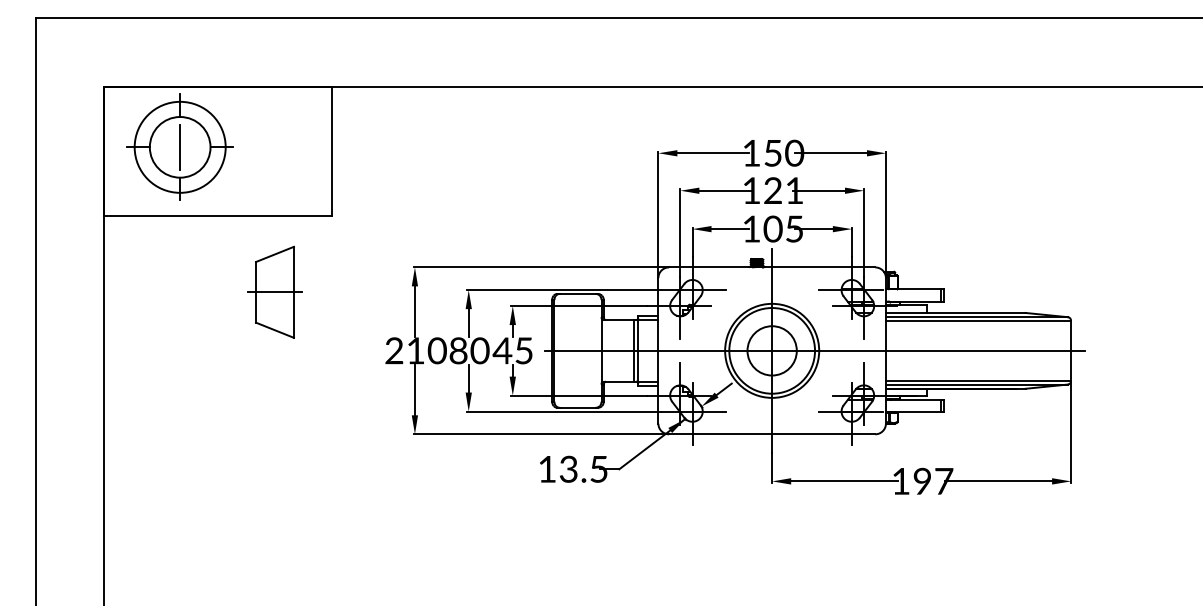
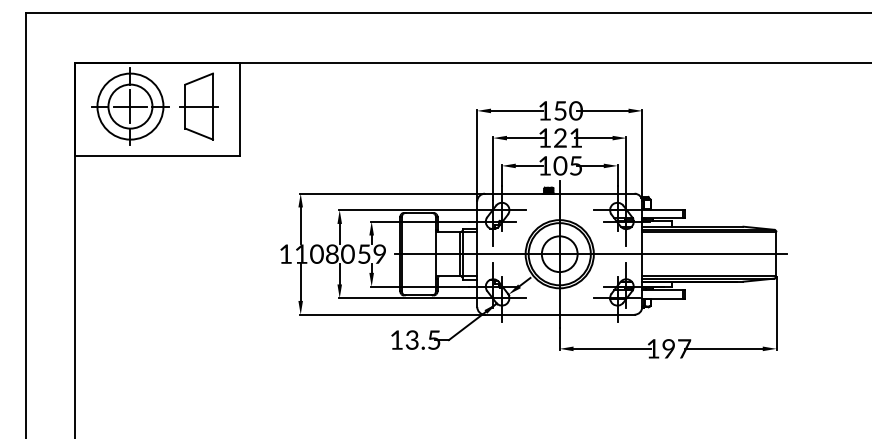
line: (179, 147) -> (129, 106), added
part: (274, 291) -> (198, 106), moved
text: (394, 350) -> (285, 253), 210 -> 110
text: (512, 350) -> (371, 253), 45 -> 59

